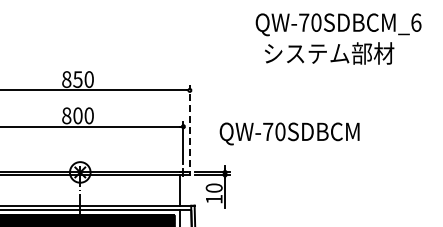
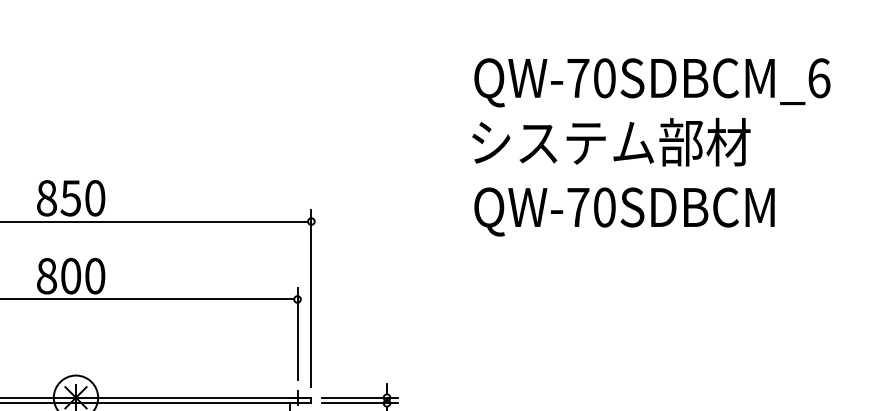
text: (338, 24) -> (652, 82), moved
line: (189, 125) -> (310, 296), dashed -> solid
text: (289, 133) -> (624, 210), moved

